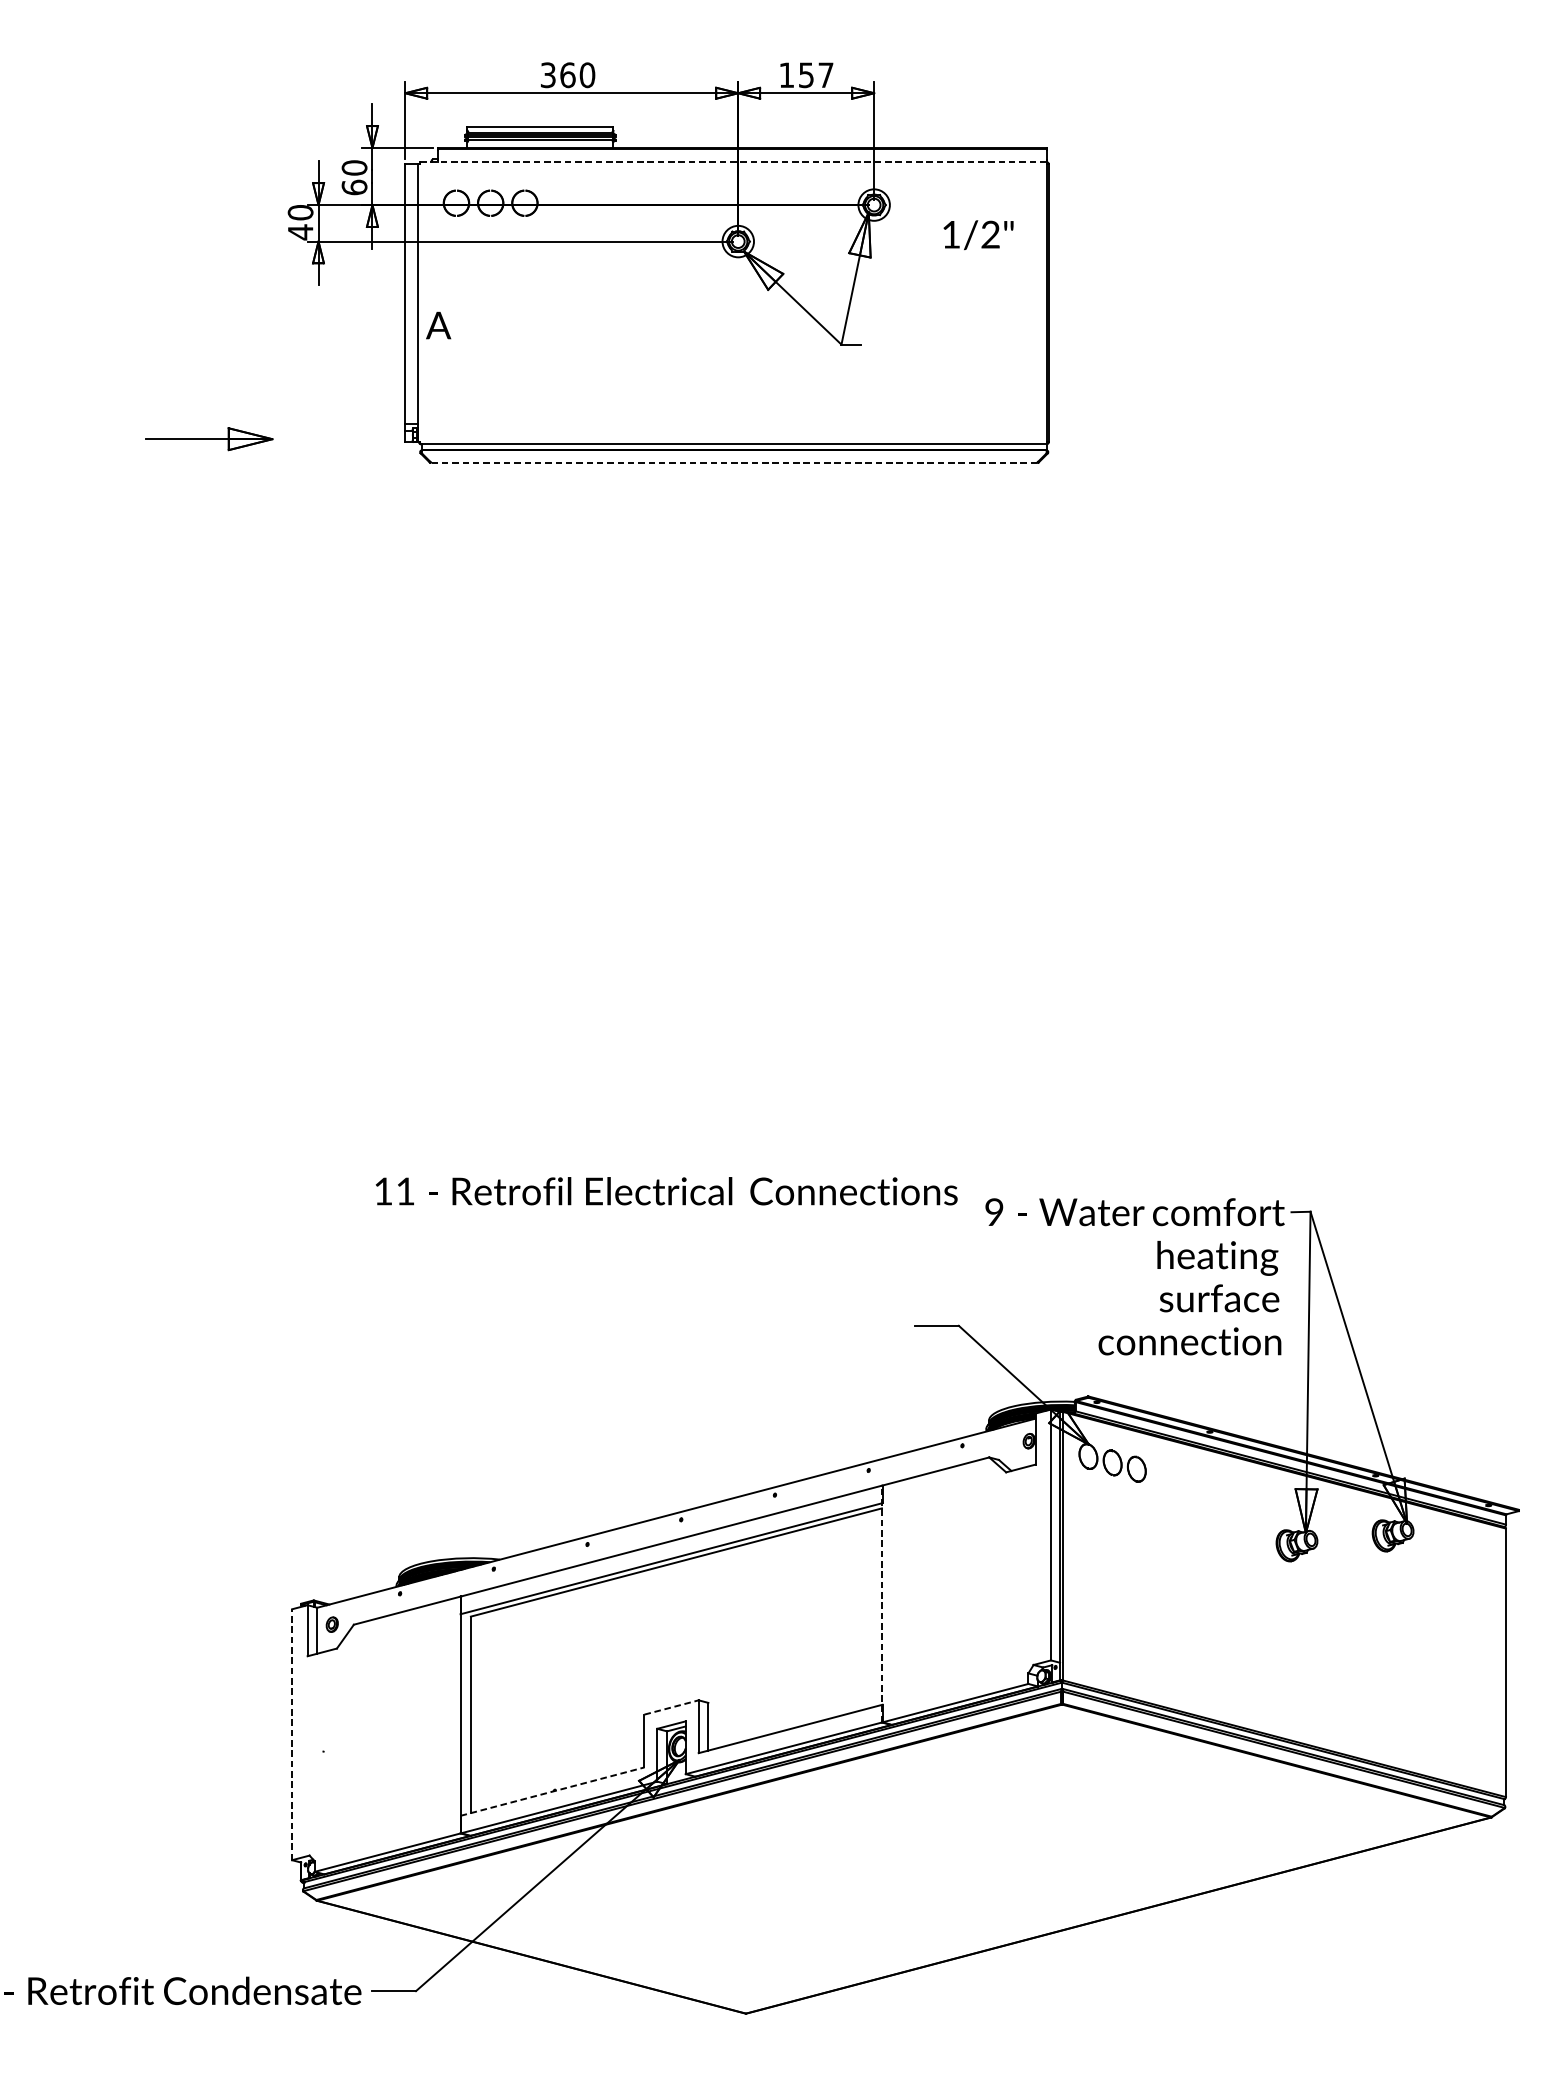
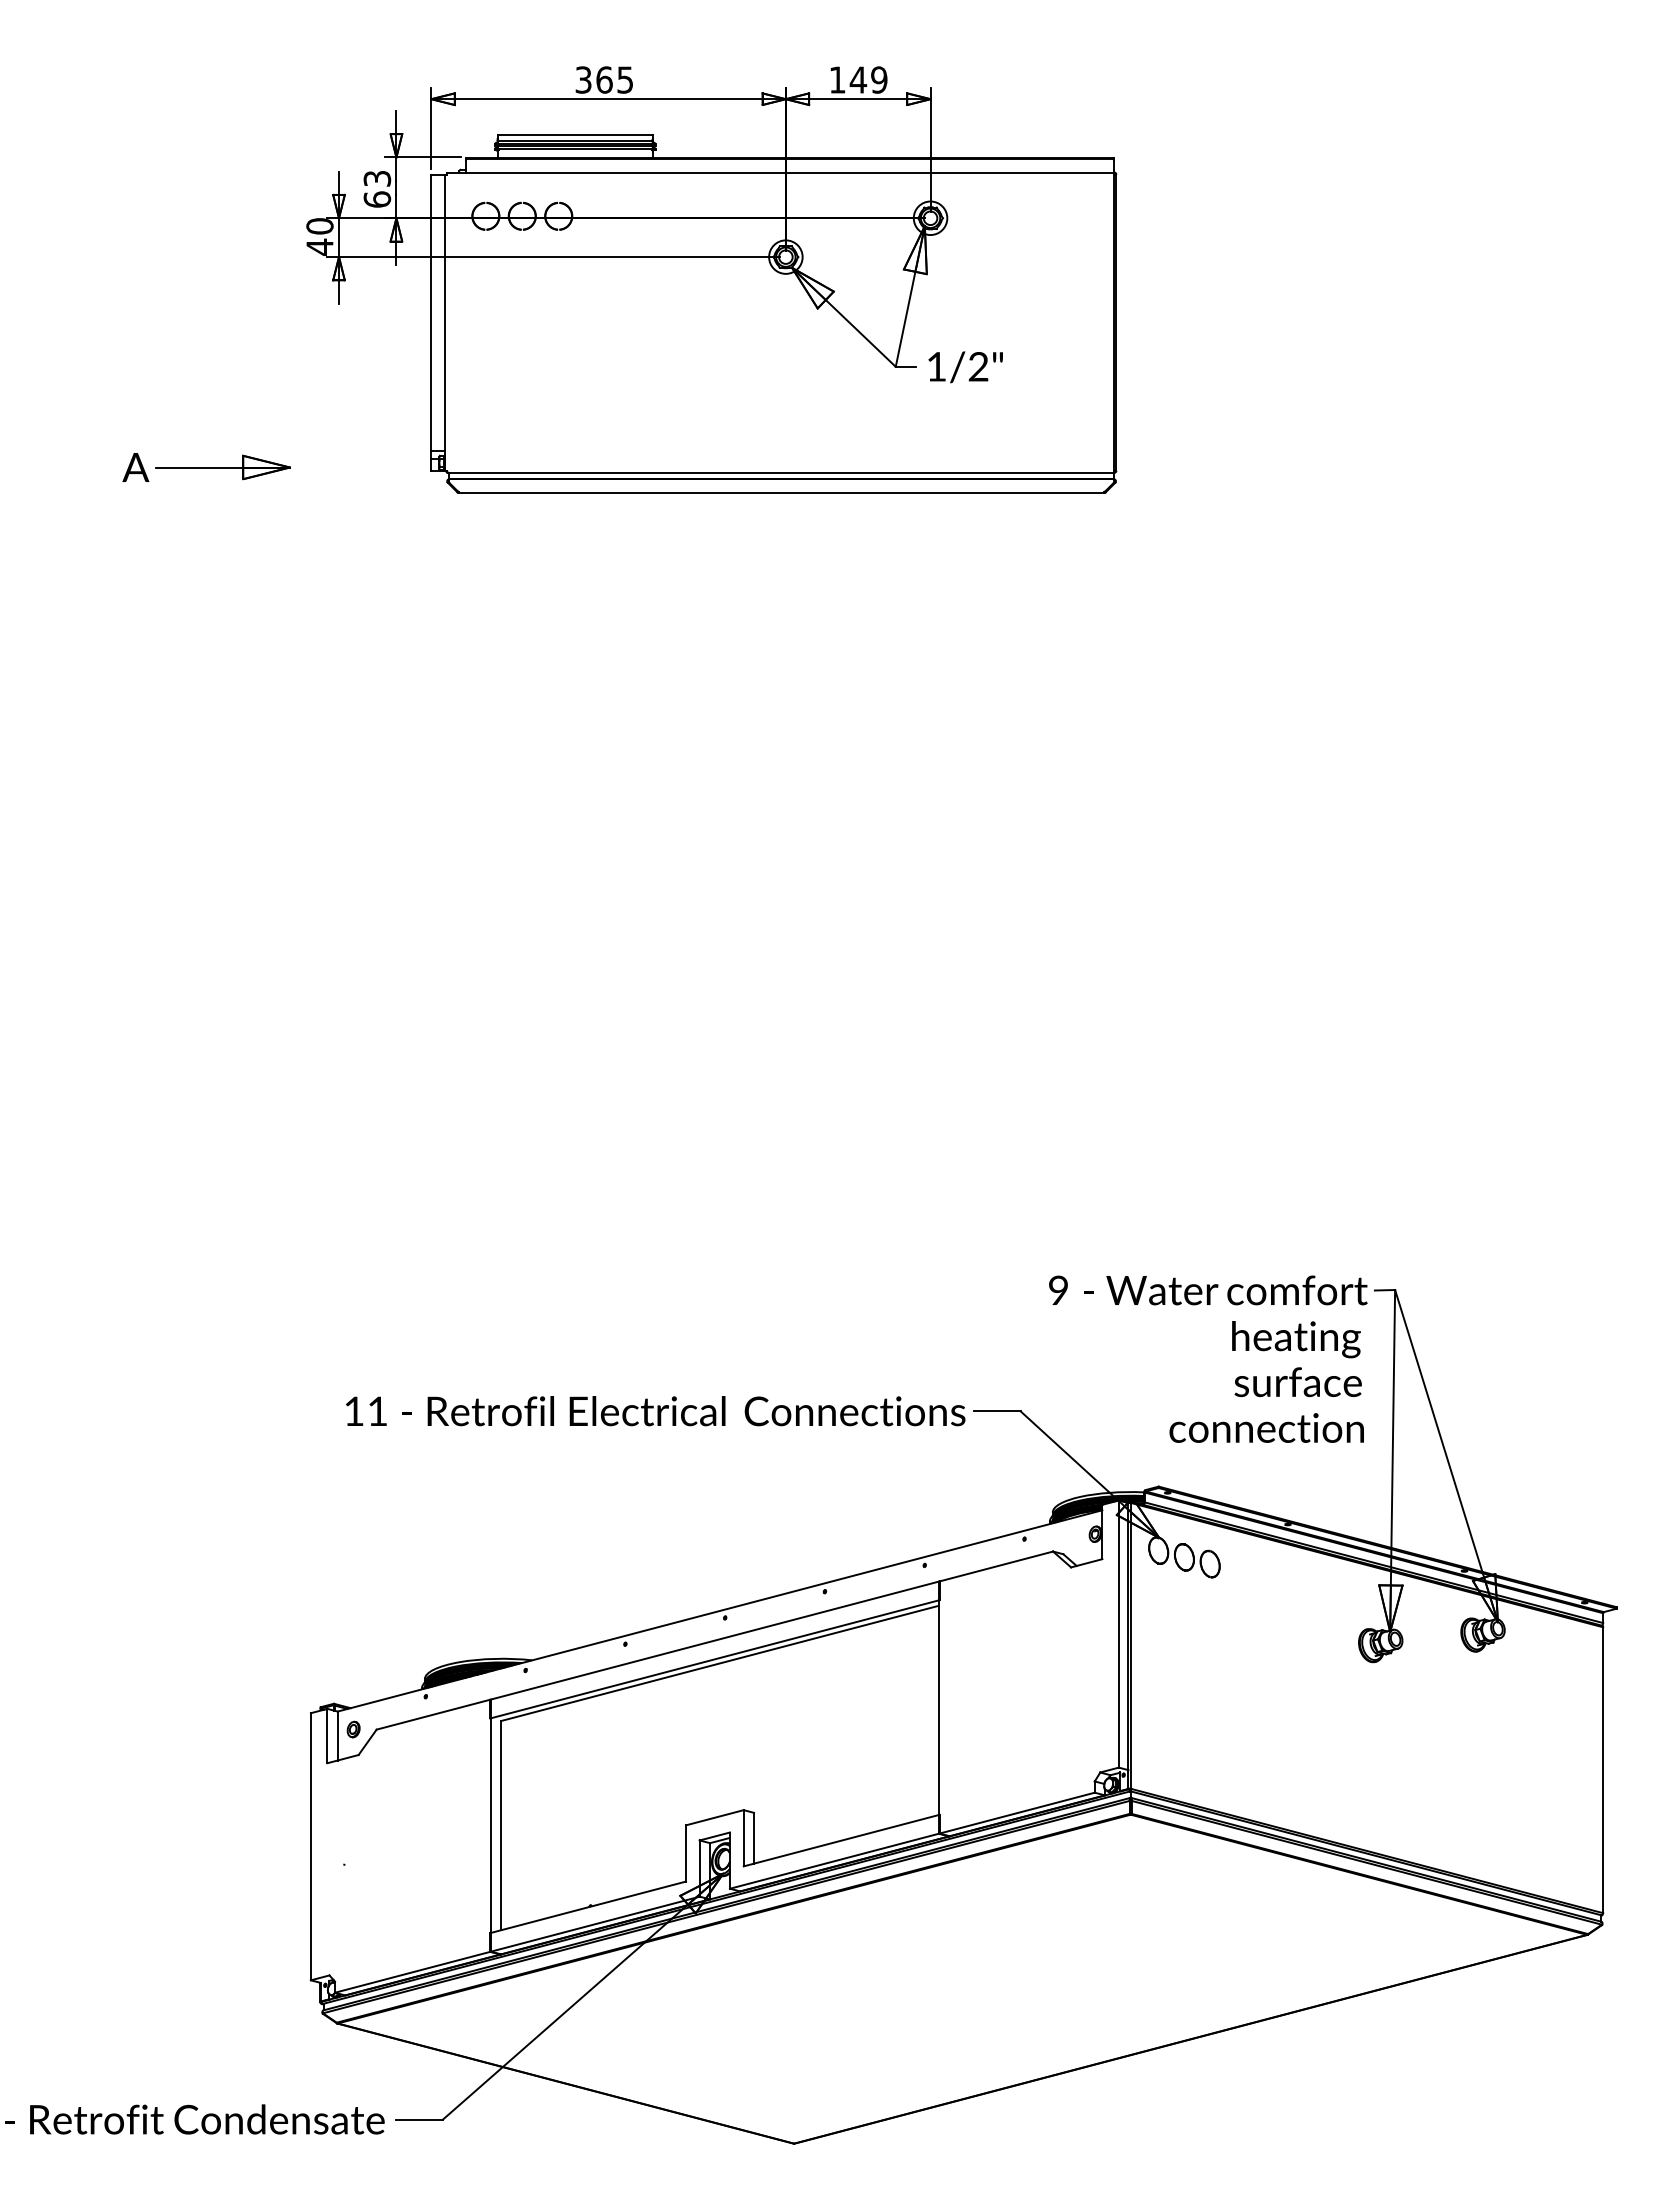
text: (587, 74) -> (625, 79), 360 -> 365
text: (815, 74) -> (868, 79), 157 -> 149
line: (733, 162) -> (780, 172), dashed -> solid
text: (354, 167) -> (377, 178), 60 -> 63
text: (978, 235) -> (965, 367), moved
text: (438, 325) -> (135, 467), moved
line: (734, 462) -> (781, 492), dashed -> solid
text: (666, 1191) -> (655, 1411), moved
line: (881, 1603) -> (938, 1707), dashed -> solid
line: (671, 1707) -> (714, 1817), dashed -> solid
line: (291, 1734) -> (310, 1846), dashed -> solid
line: (552, 1791) -> (588, 1907), dashed -> solid

